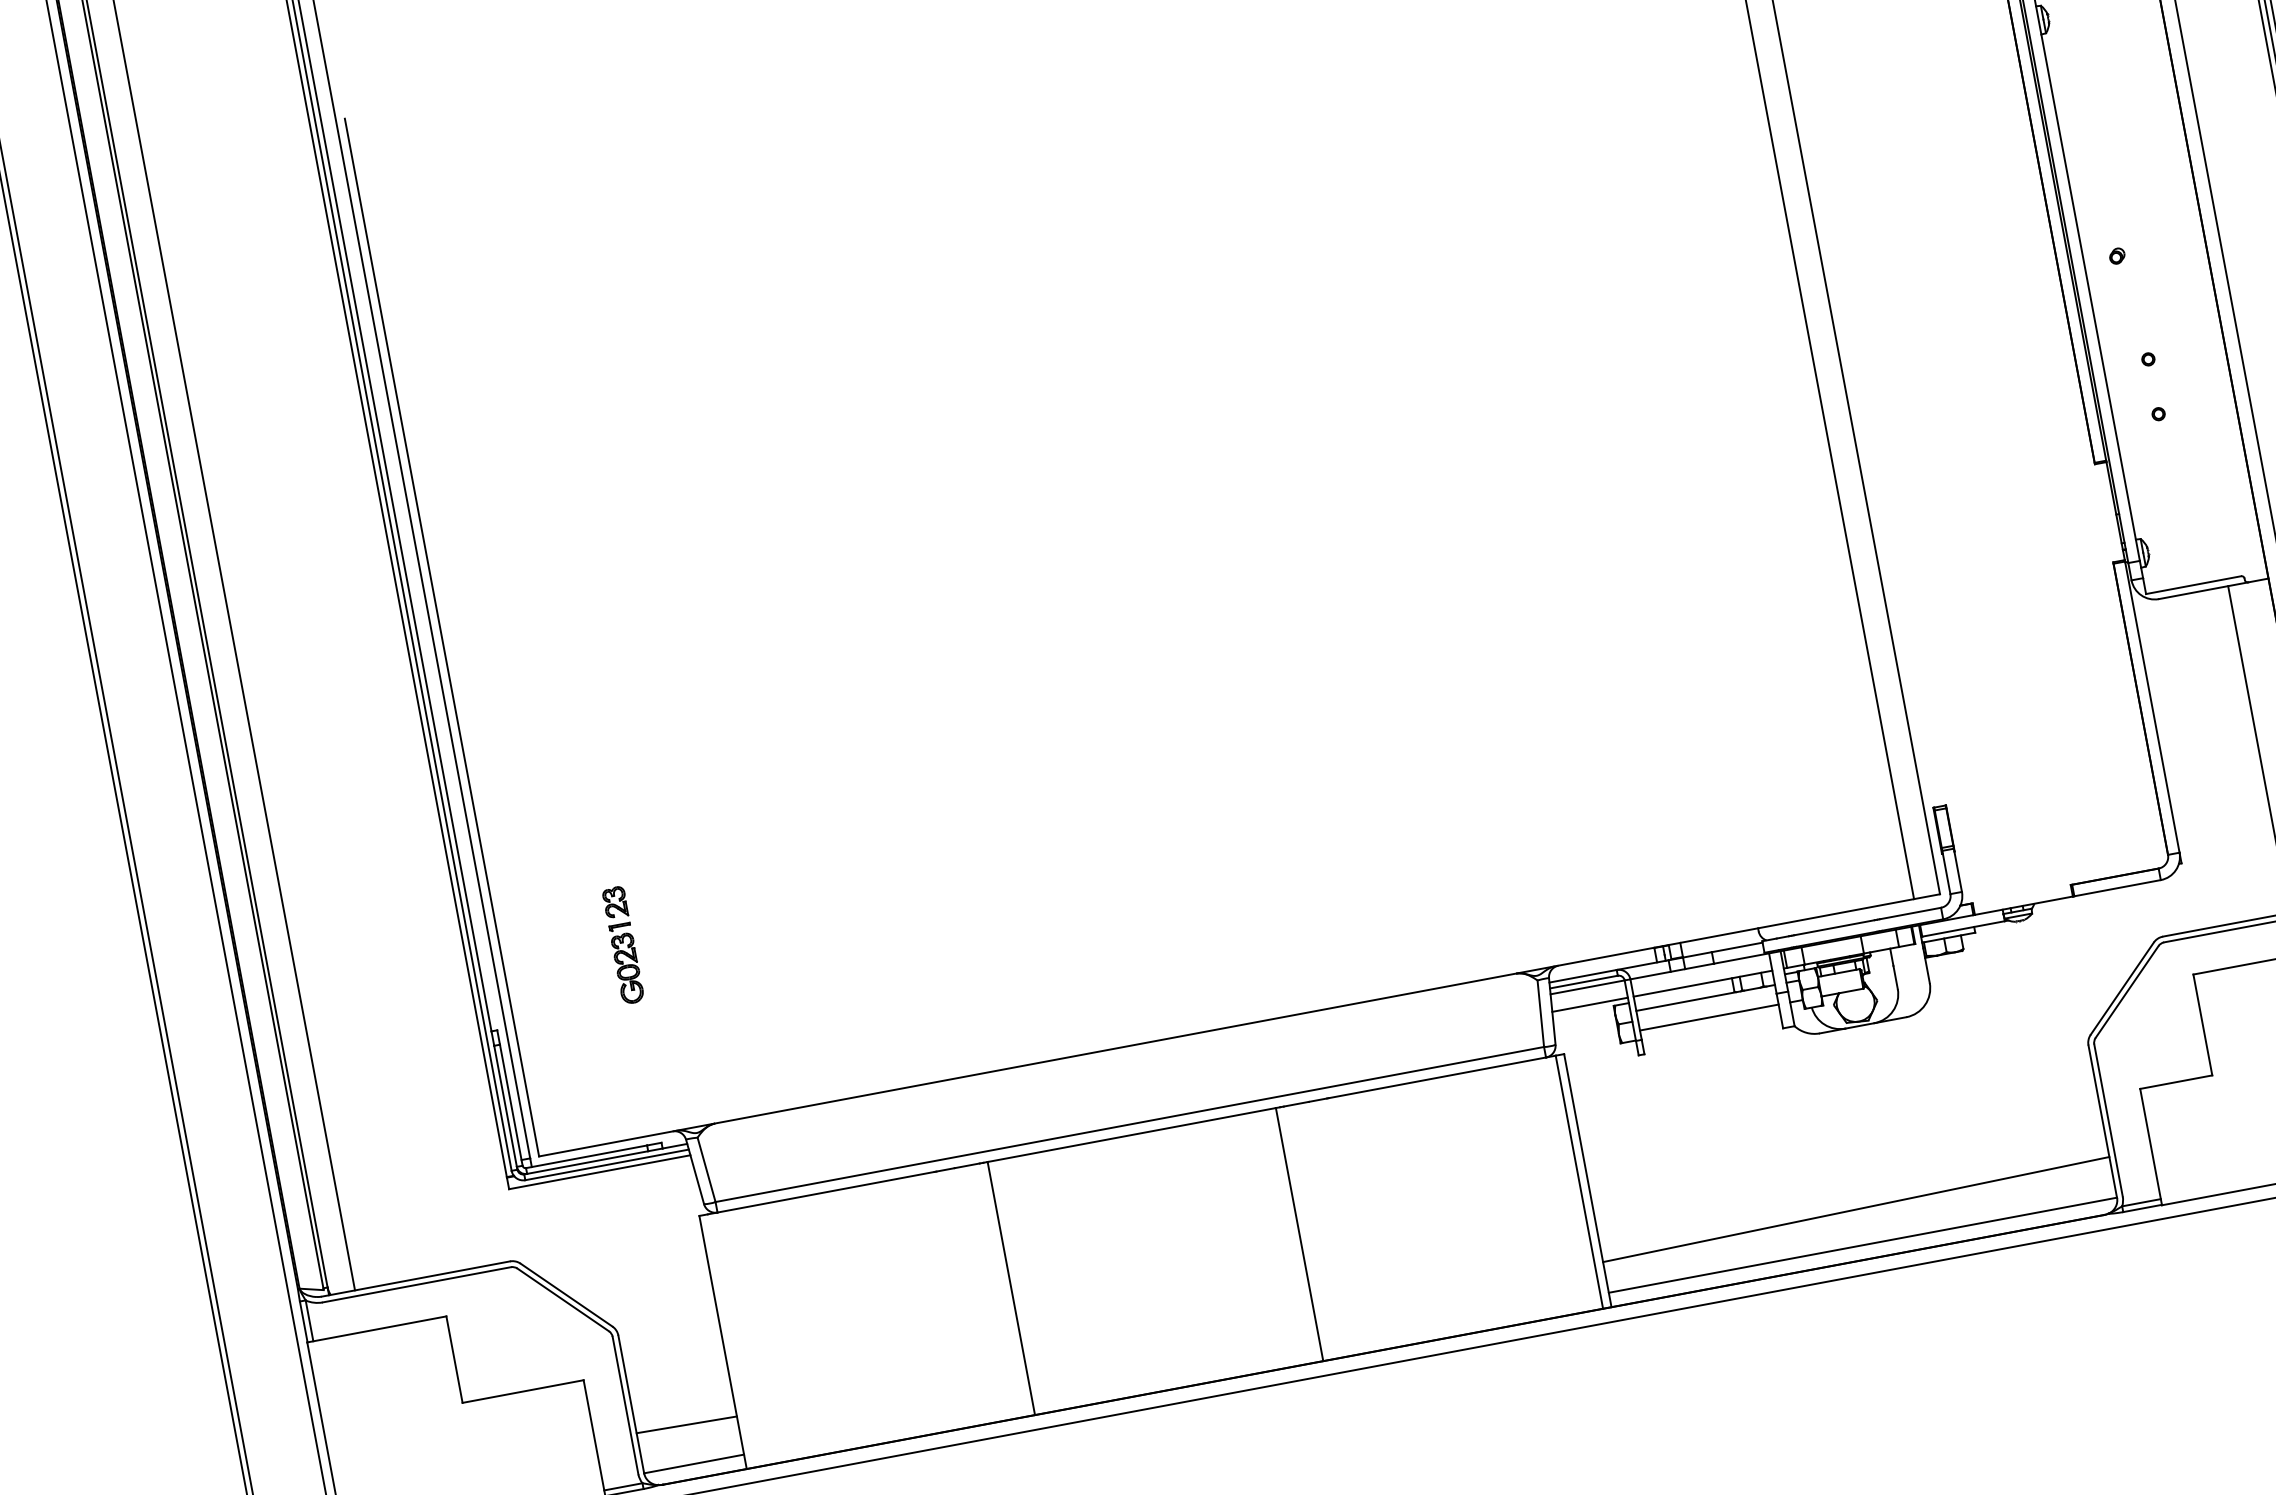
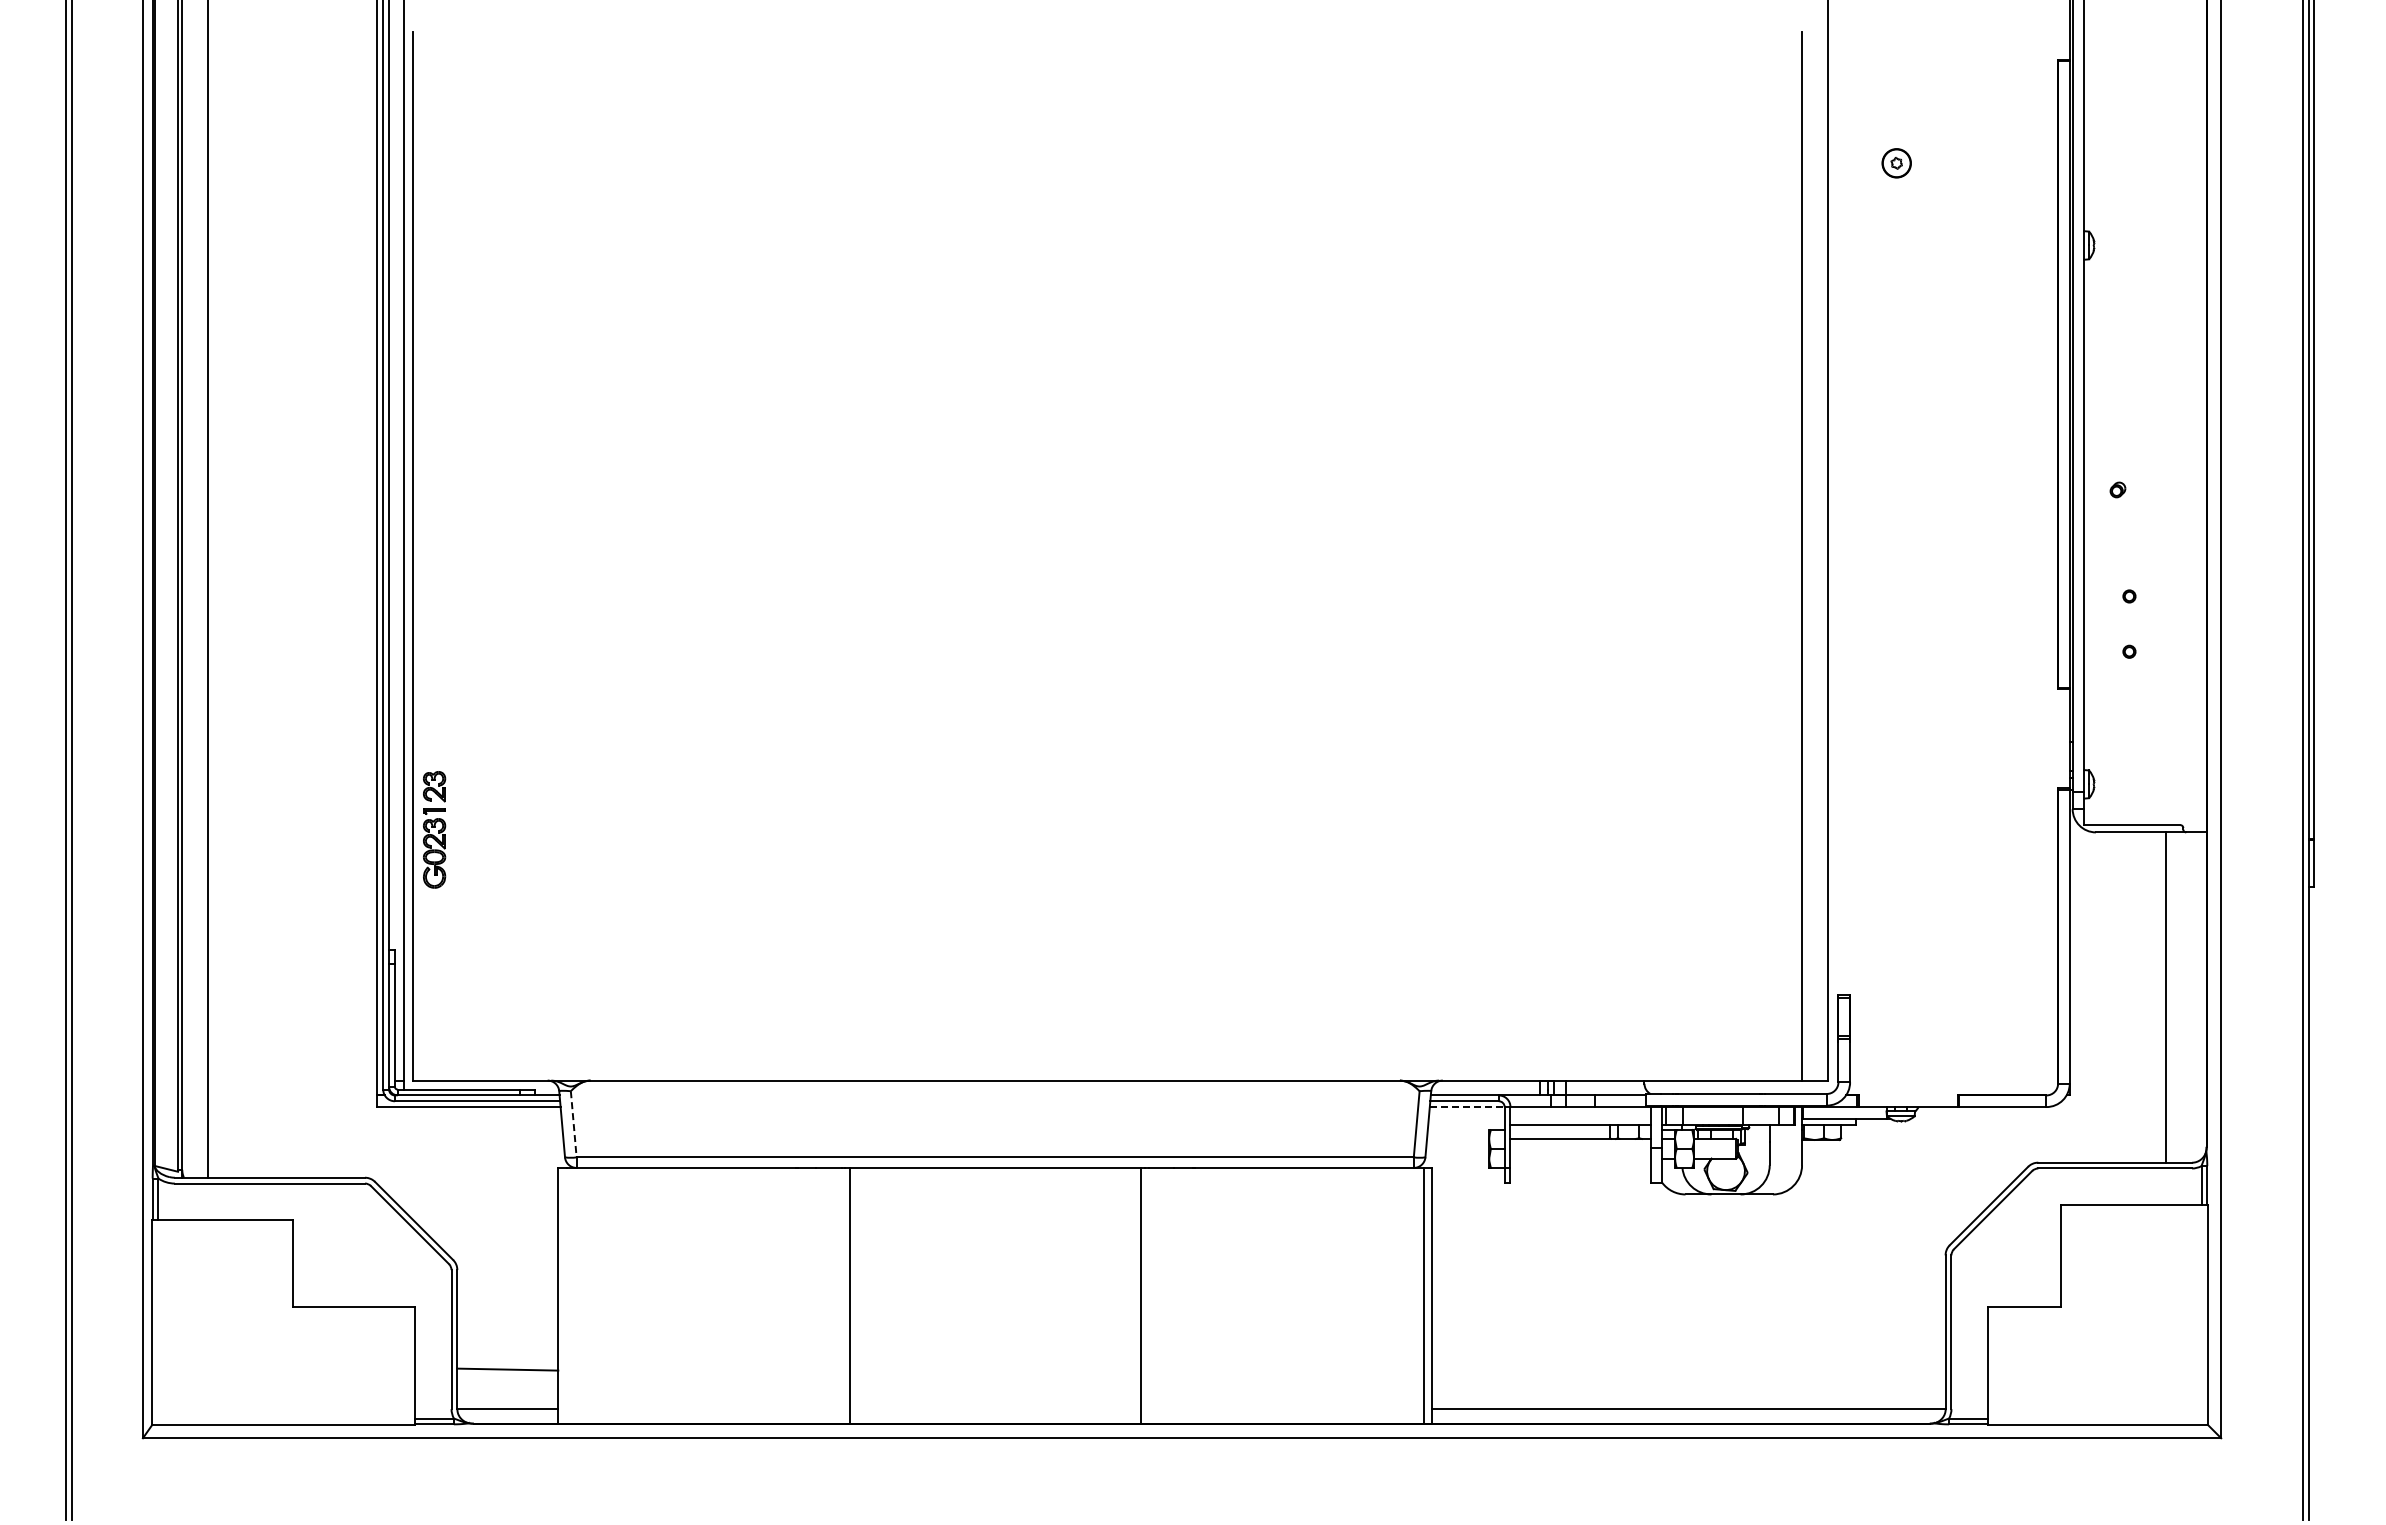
part: (623, 944) -> (434, 829), moved
line: (1587, 987) -> (1467, 1107), solid -> dashed
line: (1590, 1004) -> (1466, 1124), removed
line: (1709, 1017) -> (1580, 1158), removed
line: (706, 1170) -> (573, 1124), solid -> dashed
line: (1855, 1210) -> (1688, 1373), removed

